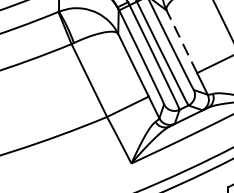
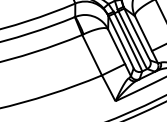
line: (181, 41) -> (143, 33), dashed -> solid

